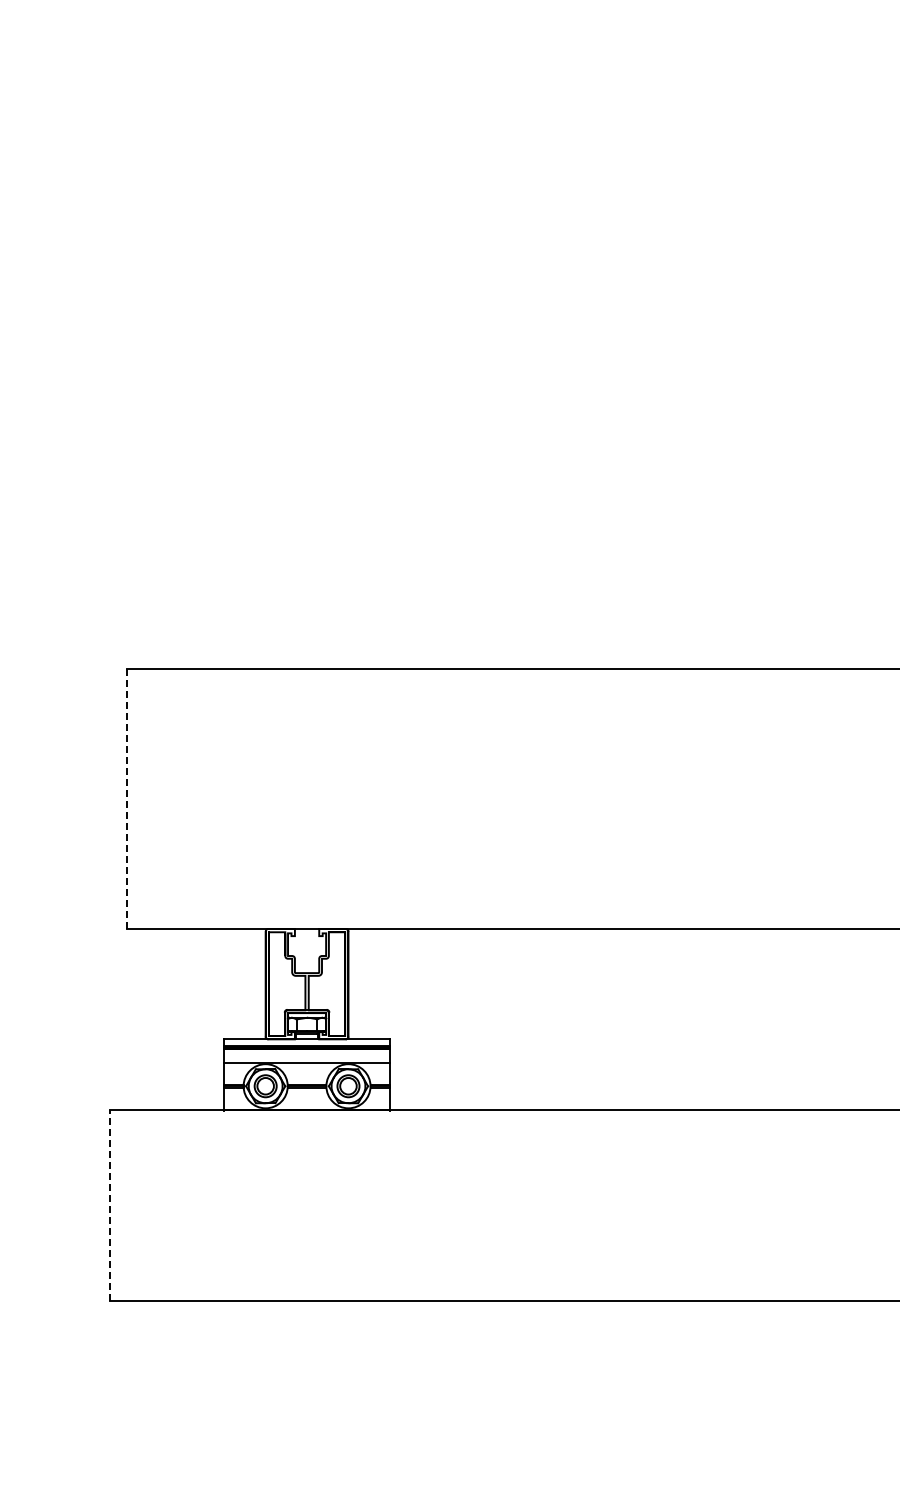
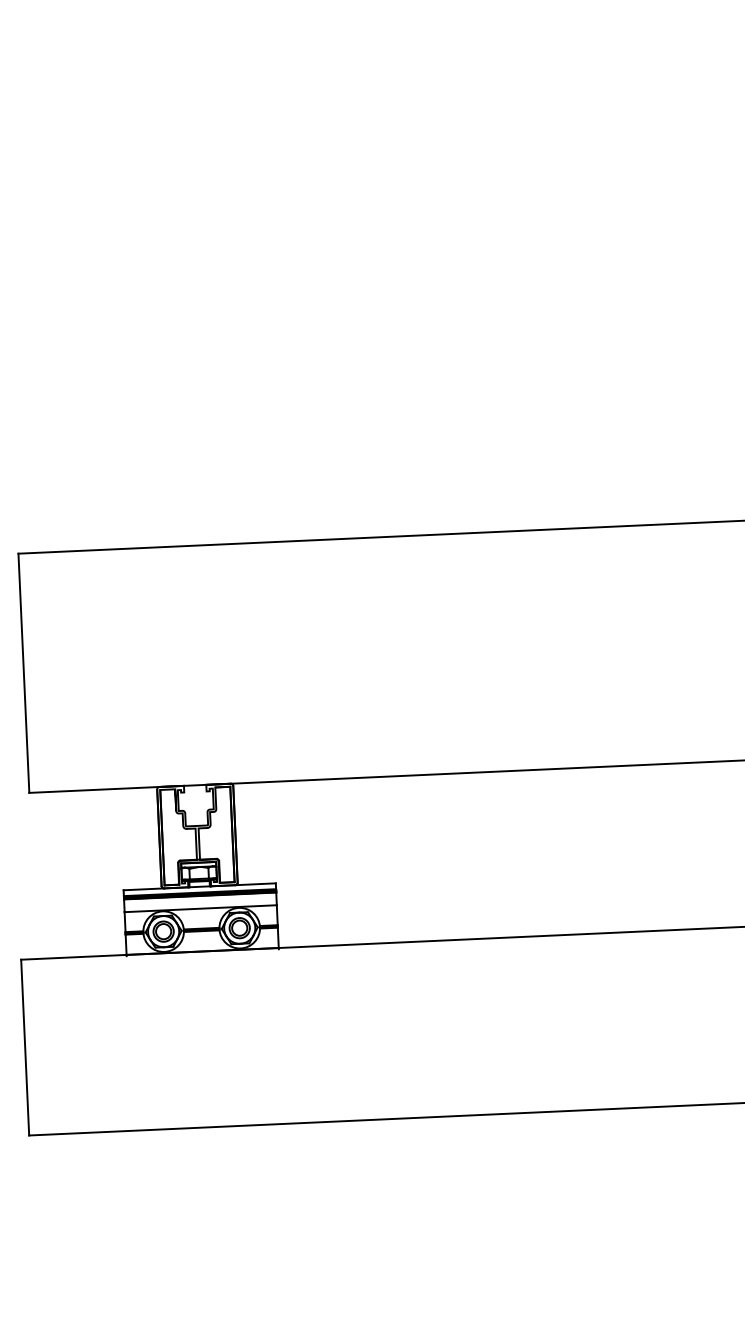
line: (126, 799) -> (23, 673), dashed -> solid
line: (109, 1205) -> (25, 1047), dashed -> solid

